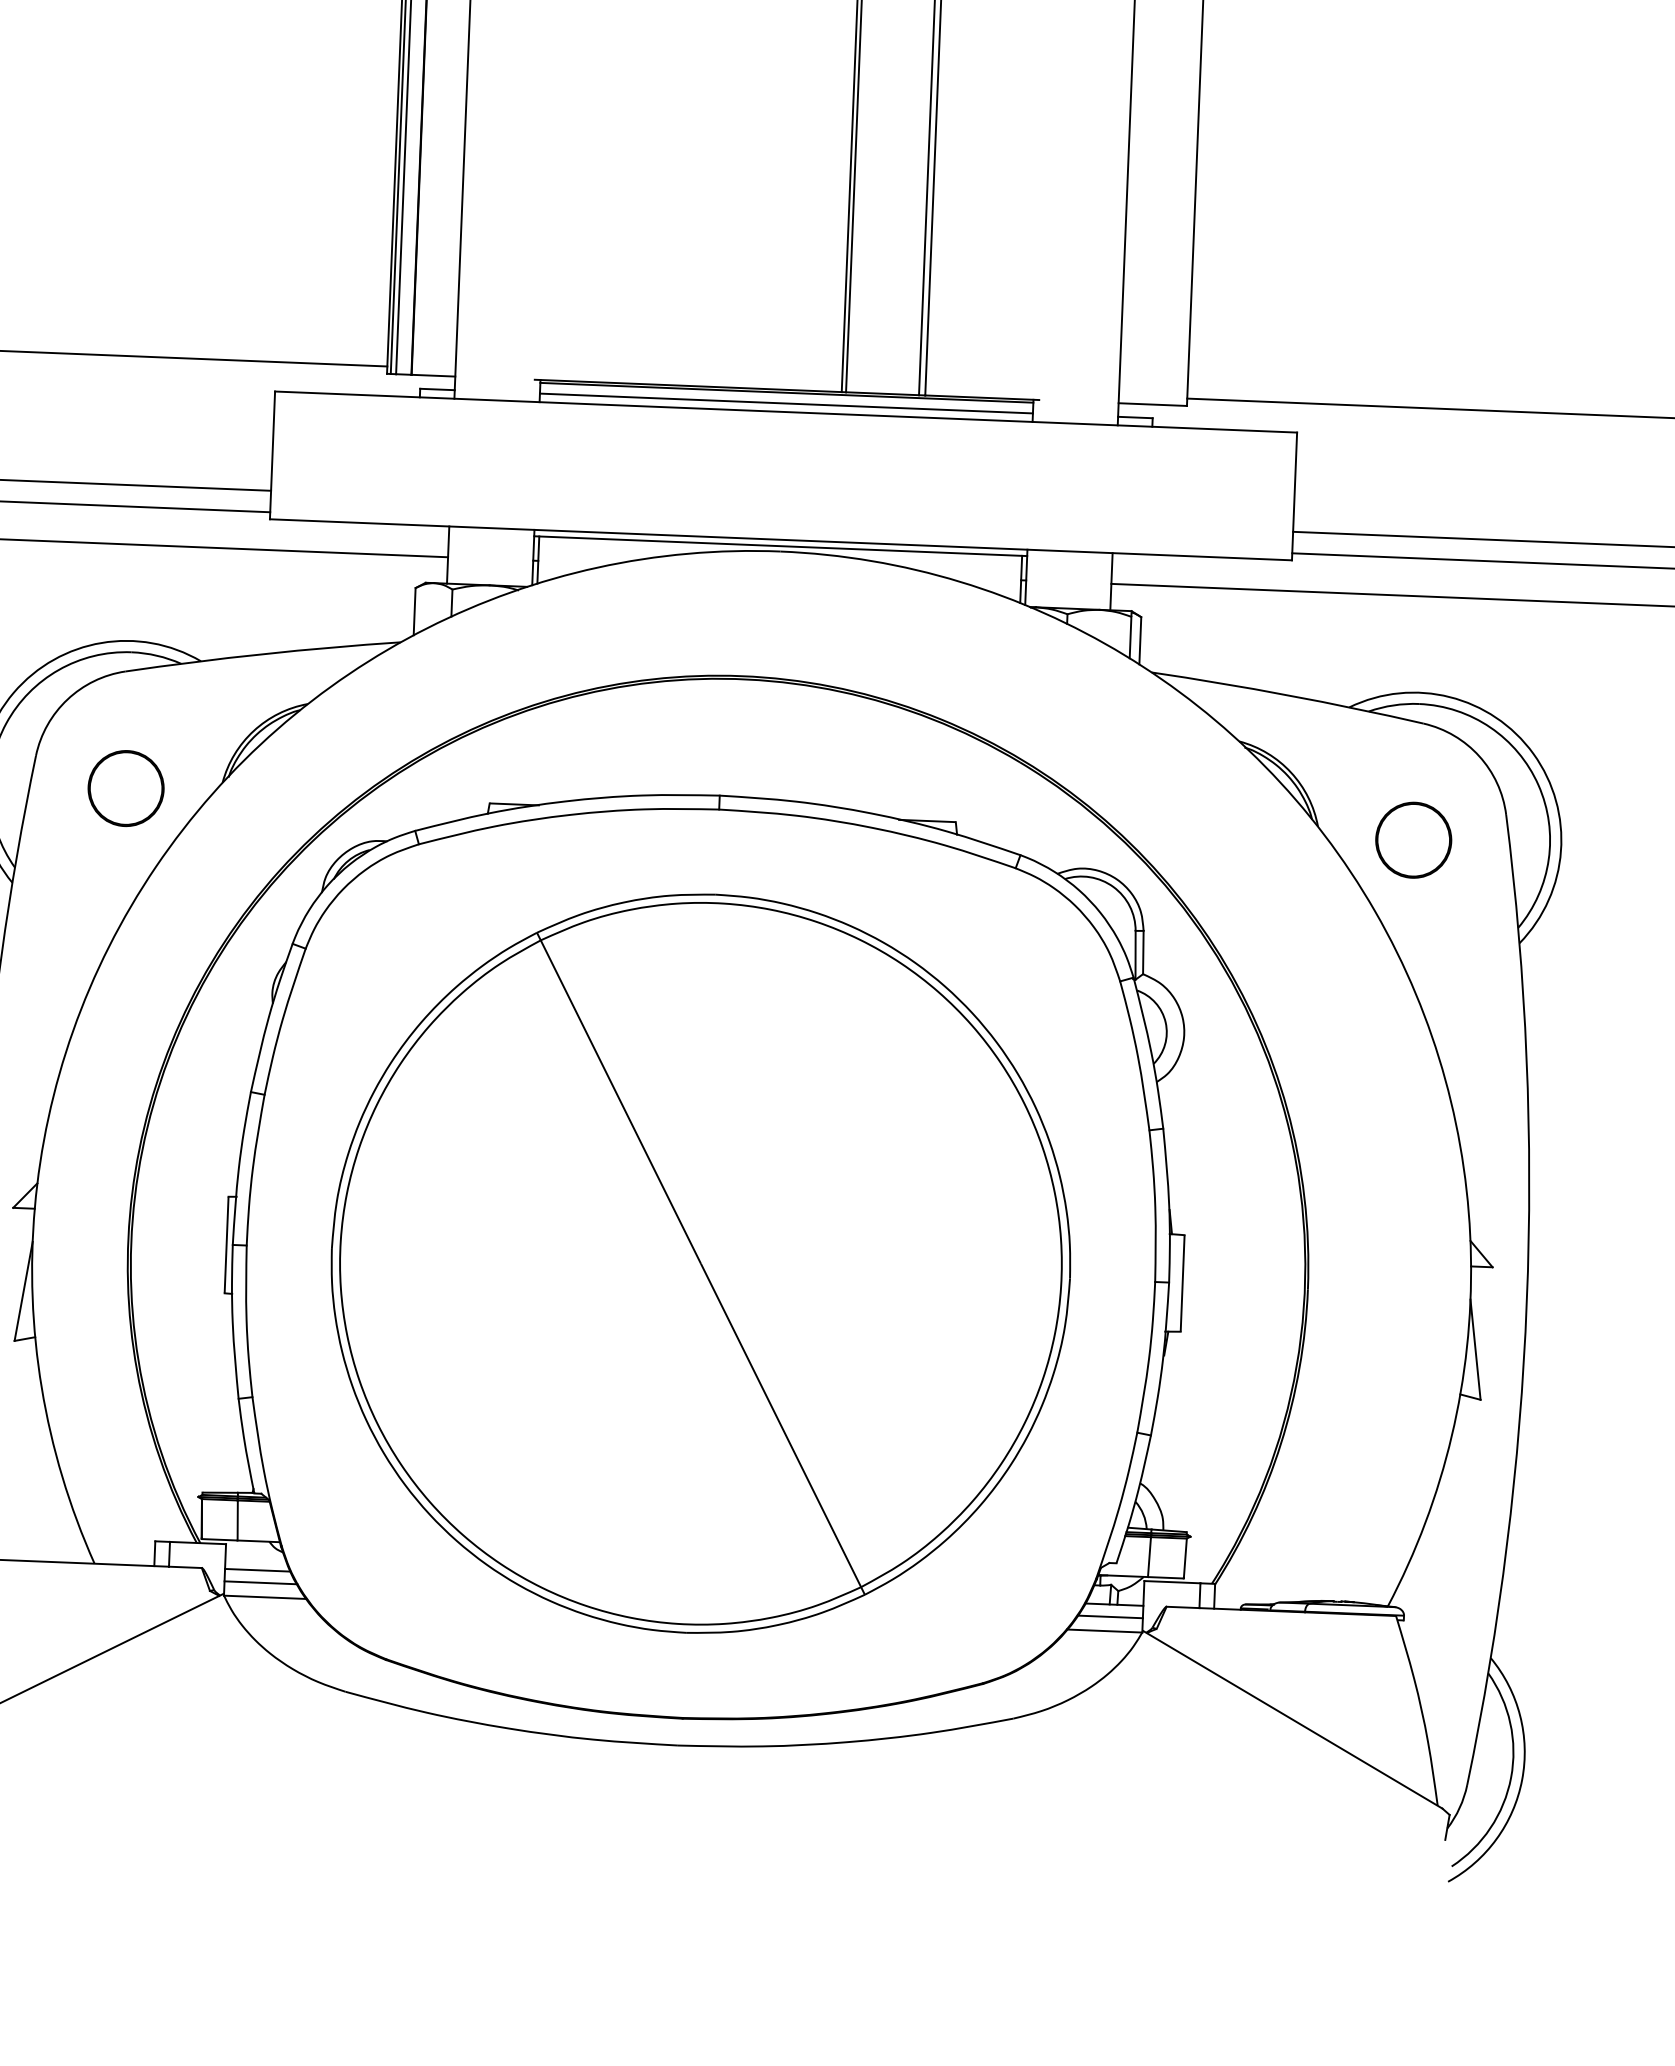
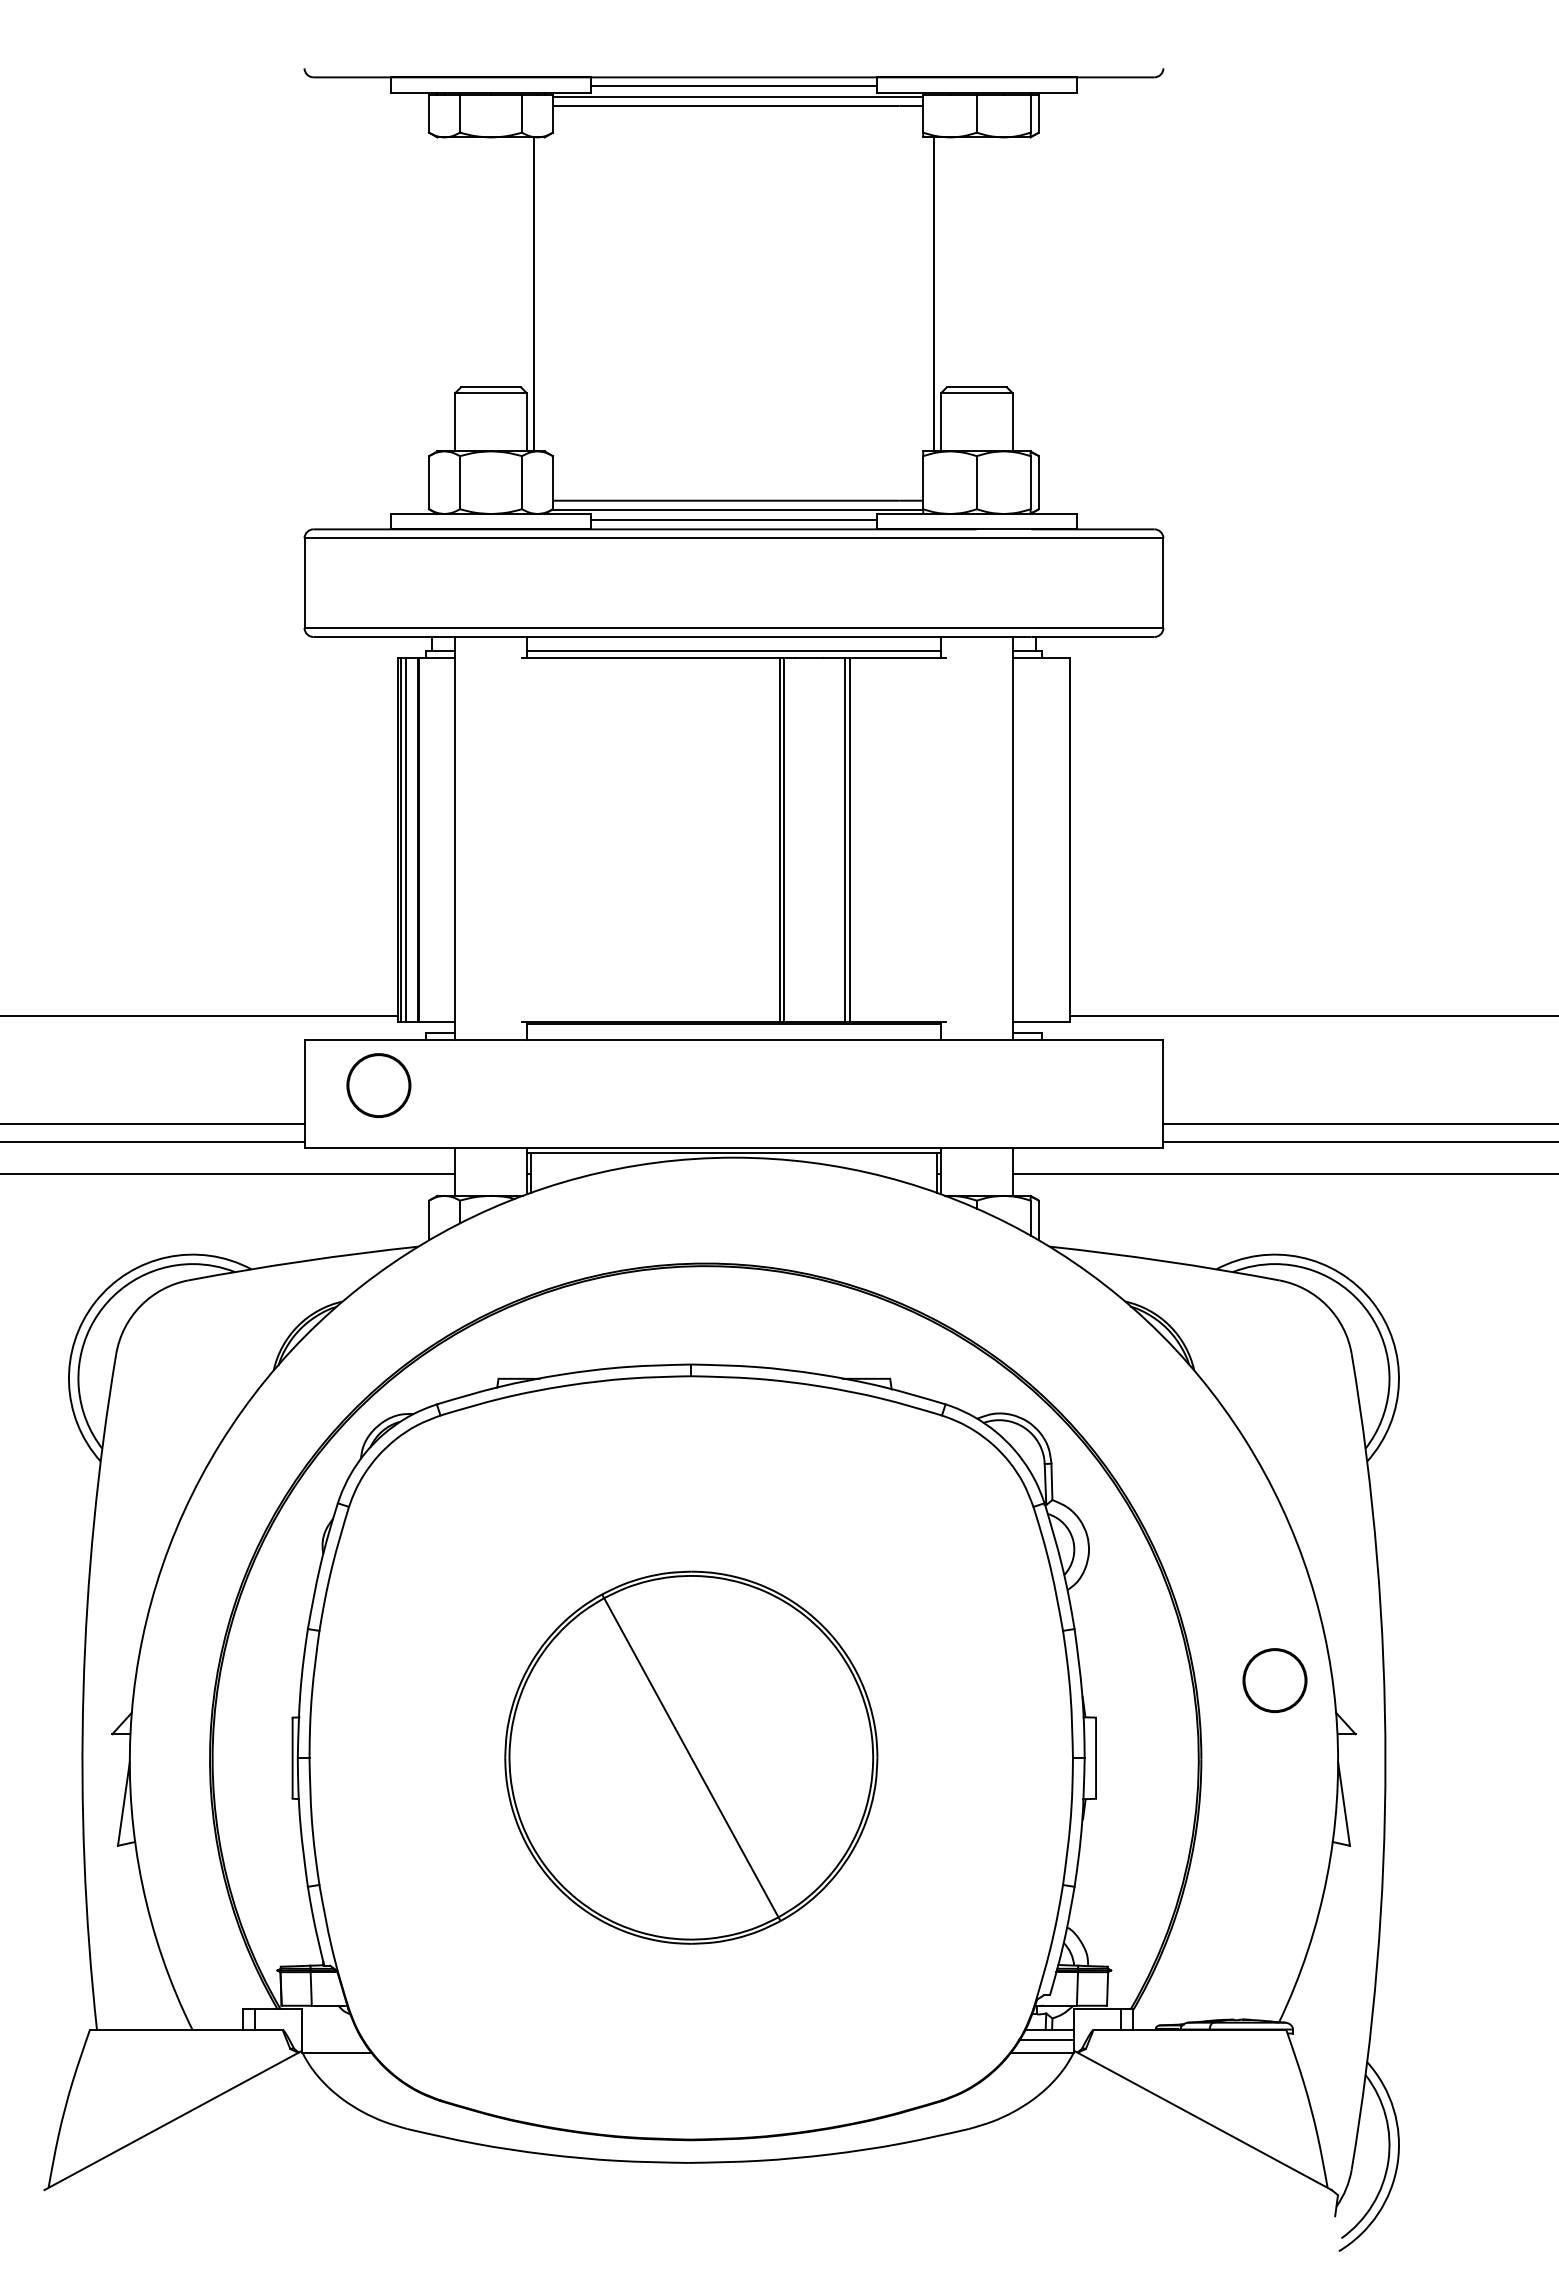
line: (785, 403) -> (733, 1033), removed
circle: (125, 788) -> (378, 1085), moved
circle: (1413, 840) -> (1274, 1680), moved
part: (701, 1263) -> (691, 1757), size x0.6
line: (257, 1570) -> (329, 2030), removed
line: (260, 1582) -> (332, 2040), removed

